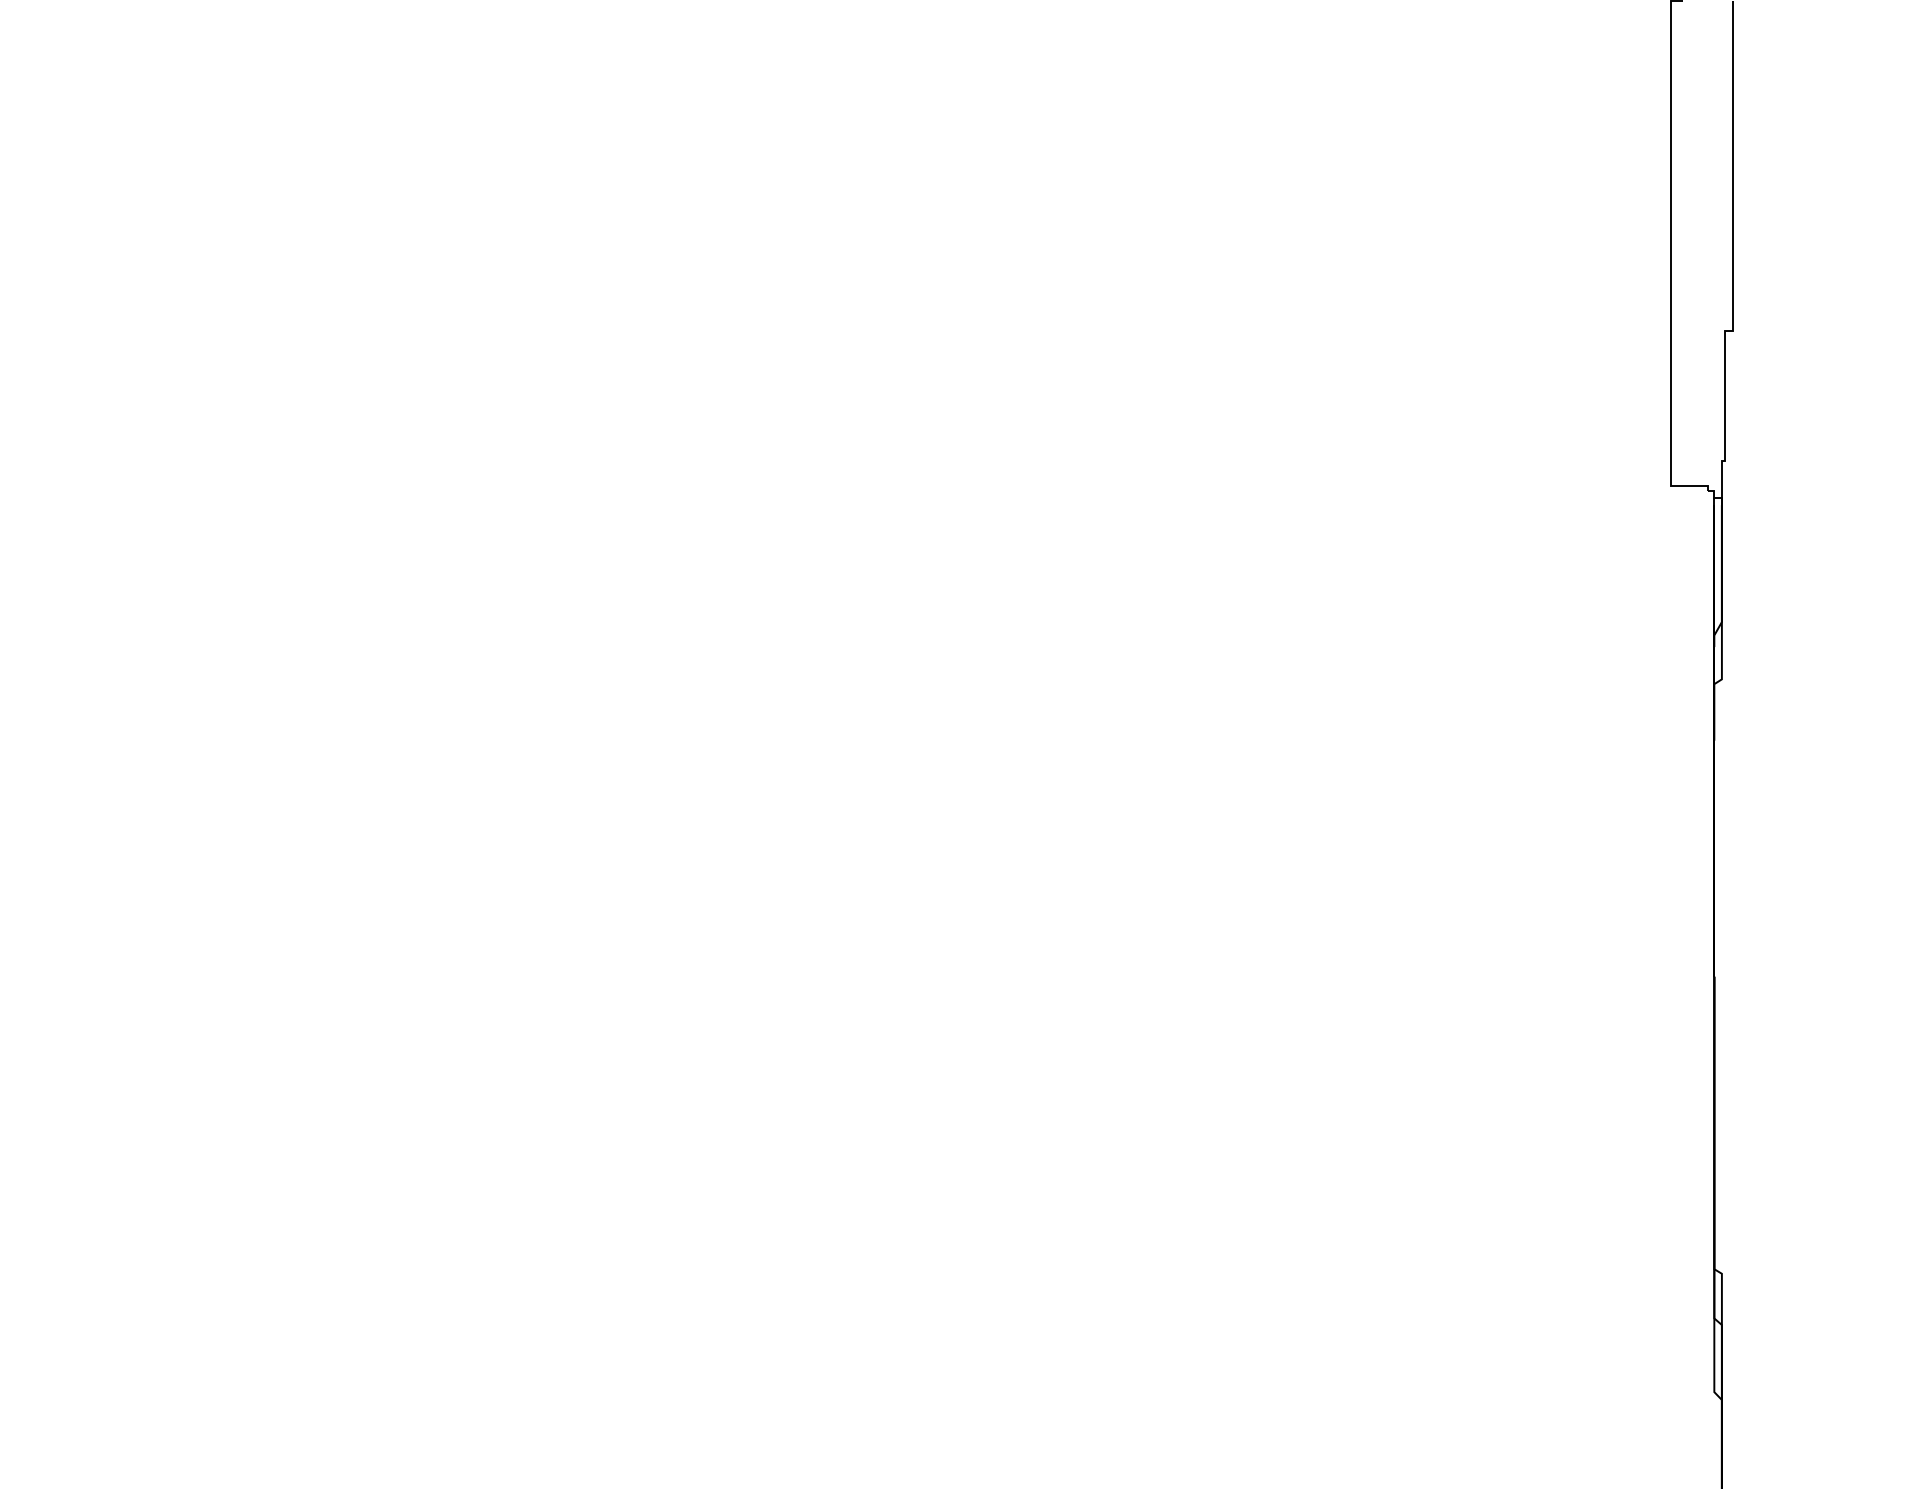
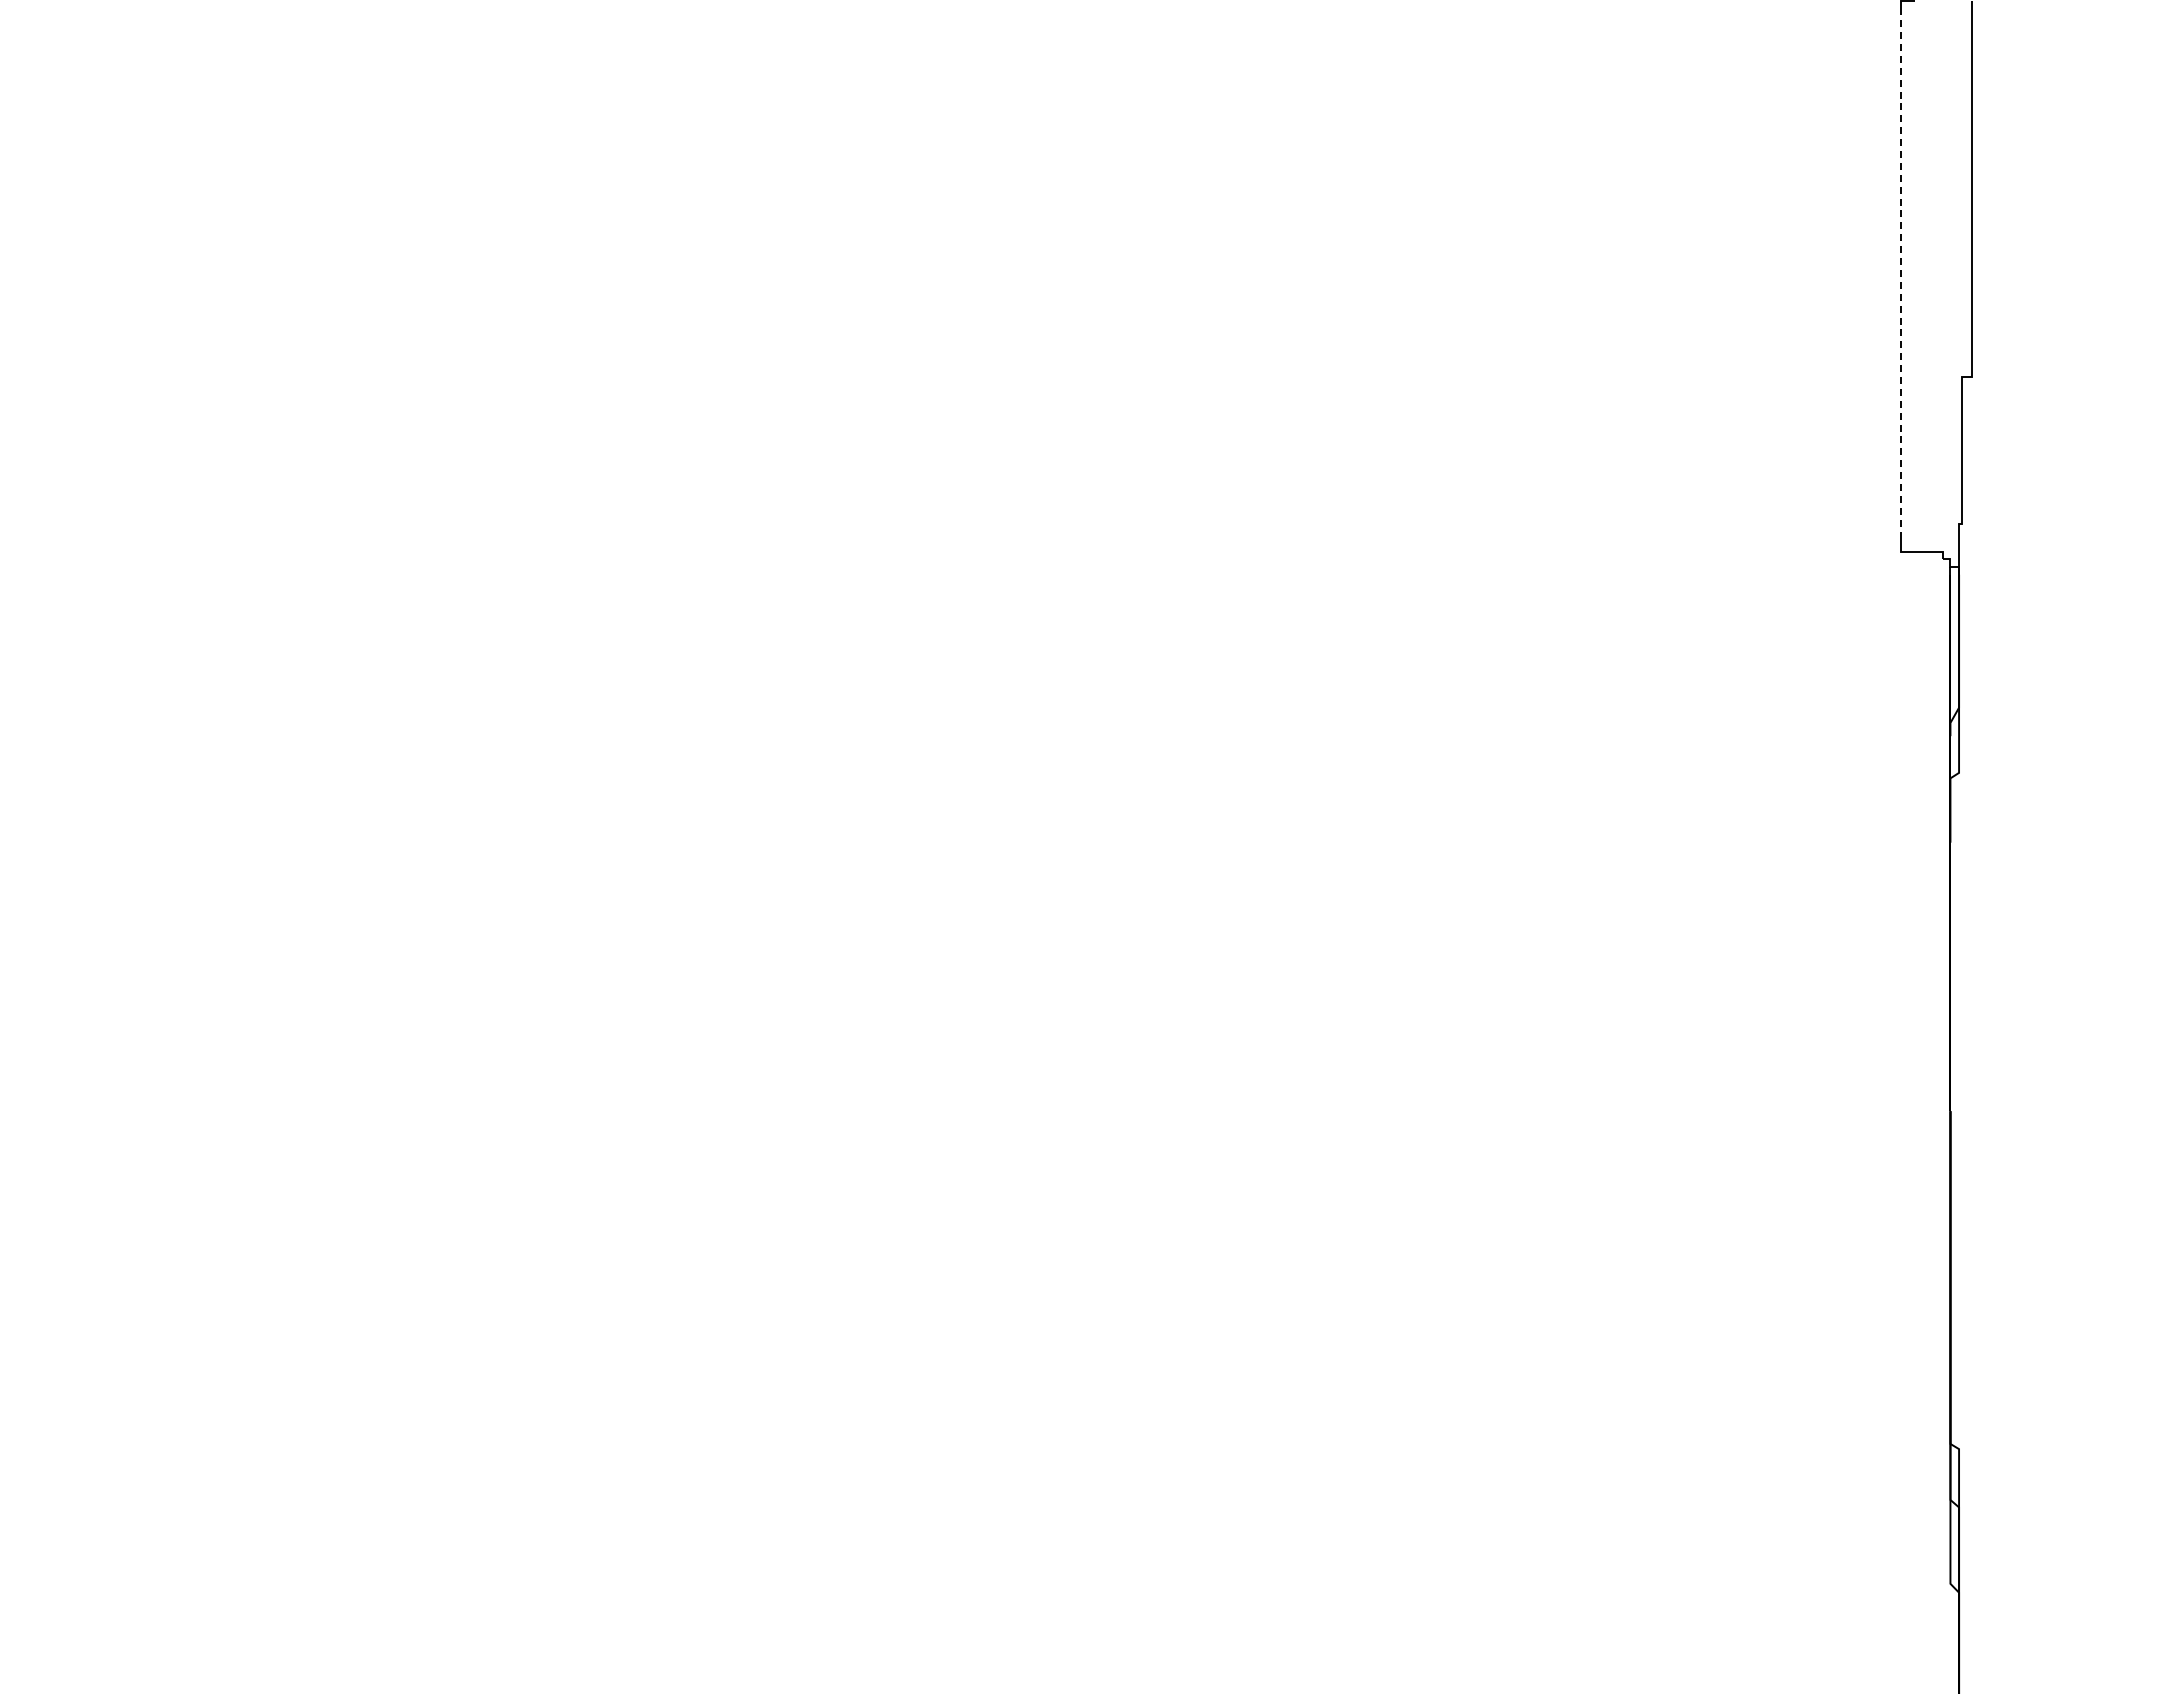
line: (1671, 243) -> (1901, 276), solid -> dashed

